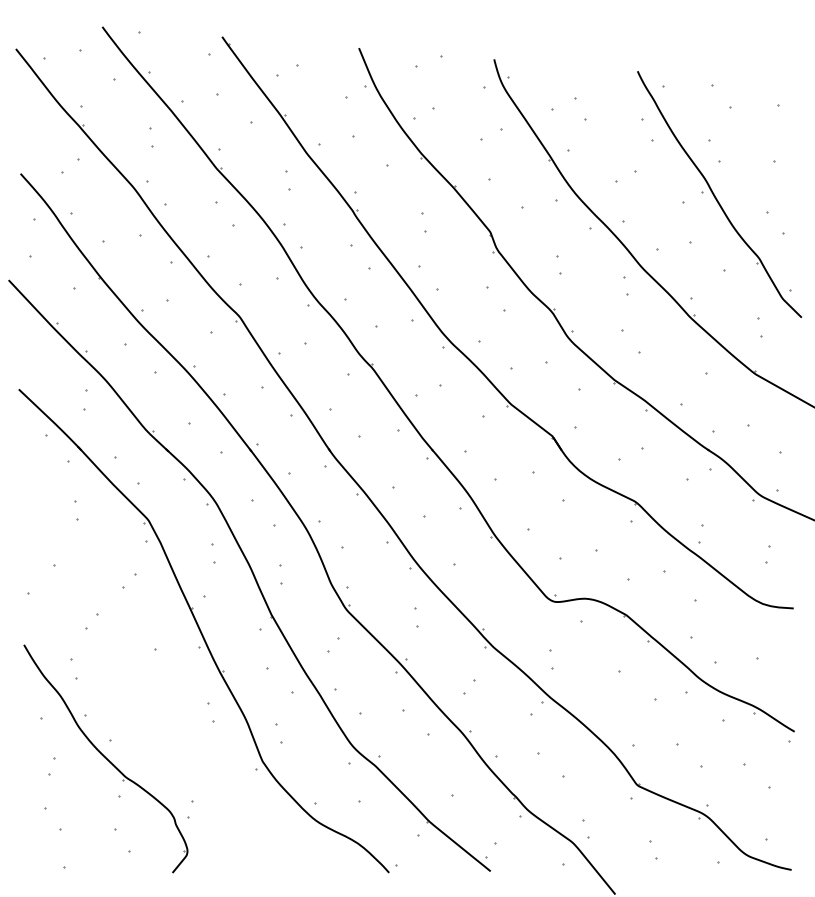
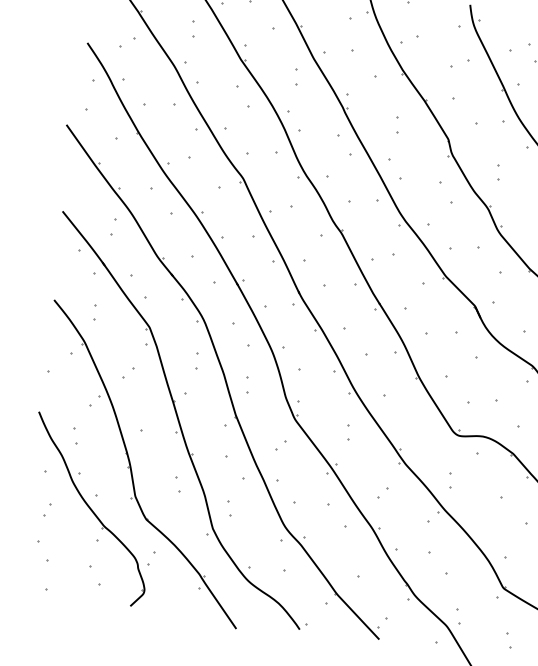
part: (149, 697) -> (131, 466), added

